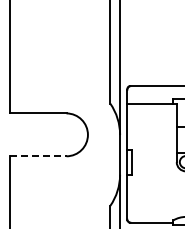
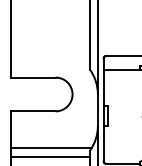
line: (38, 156) -> (33, 111), dashed -> solid
line: (60, 202) -> (50, 147), added
line: (59, 214) -> (50, 157), added

